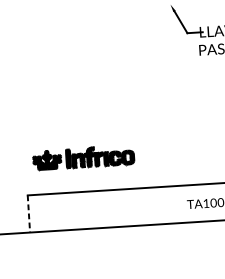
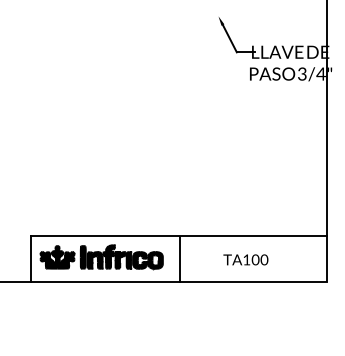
part: (83, 158) -> (101, 257), moved
line: (151, 205) -> (180, 258), added
line: (29, 214) -> (31, 259), dashed -> solid

